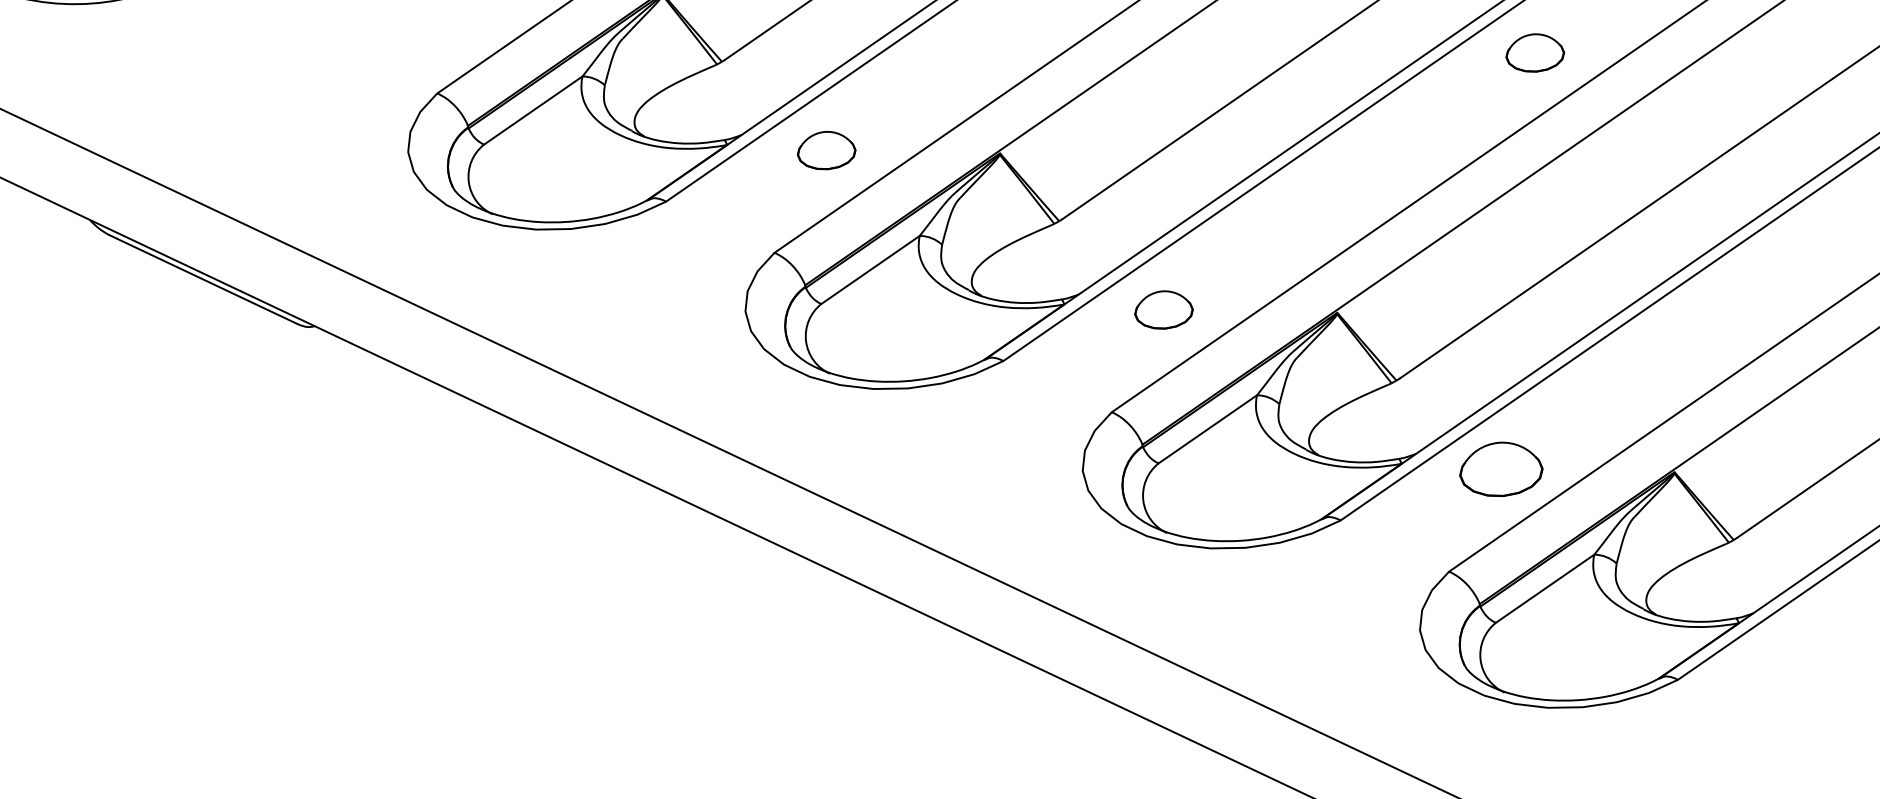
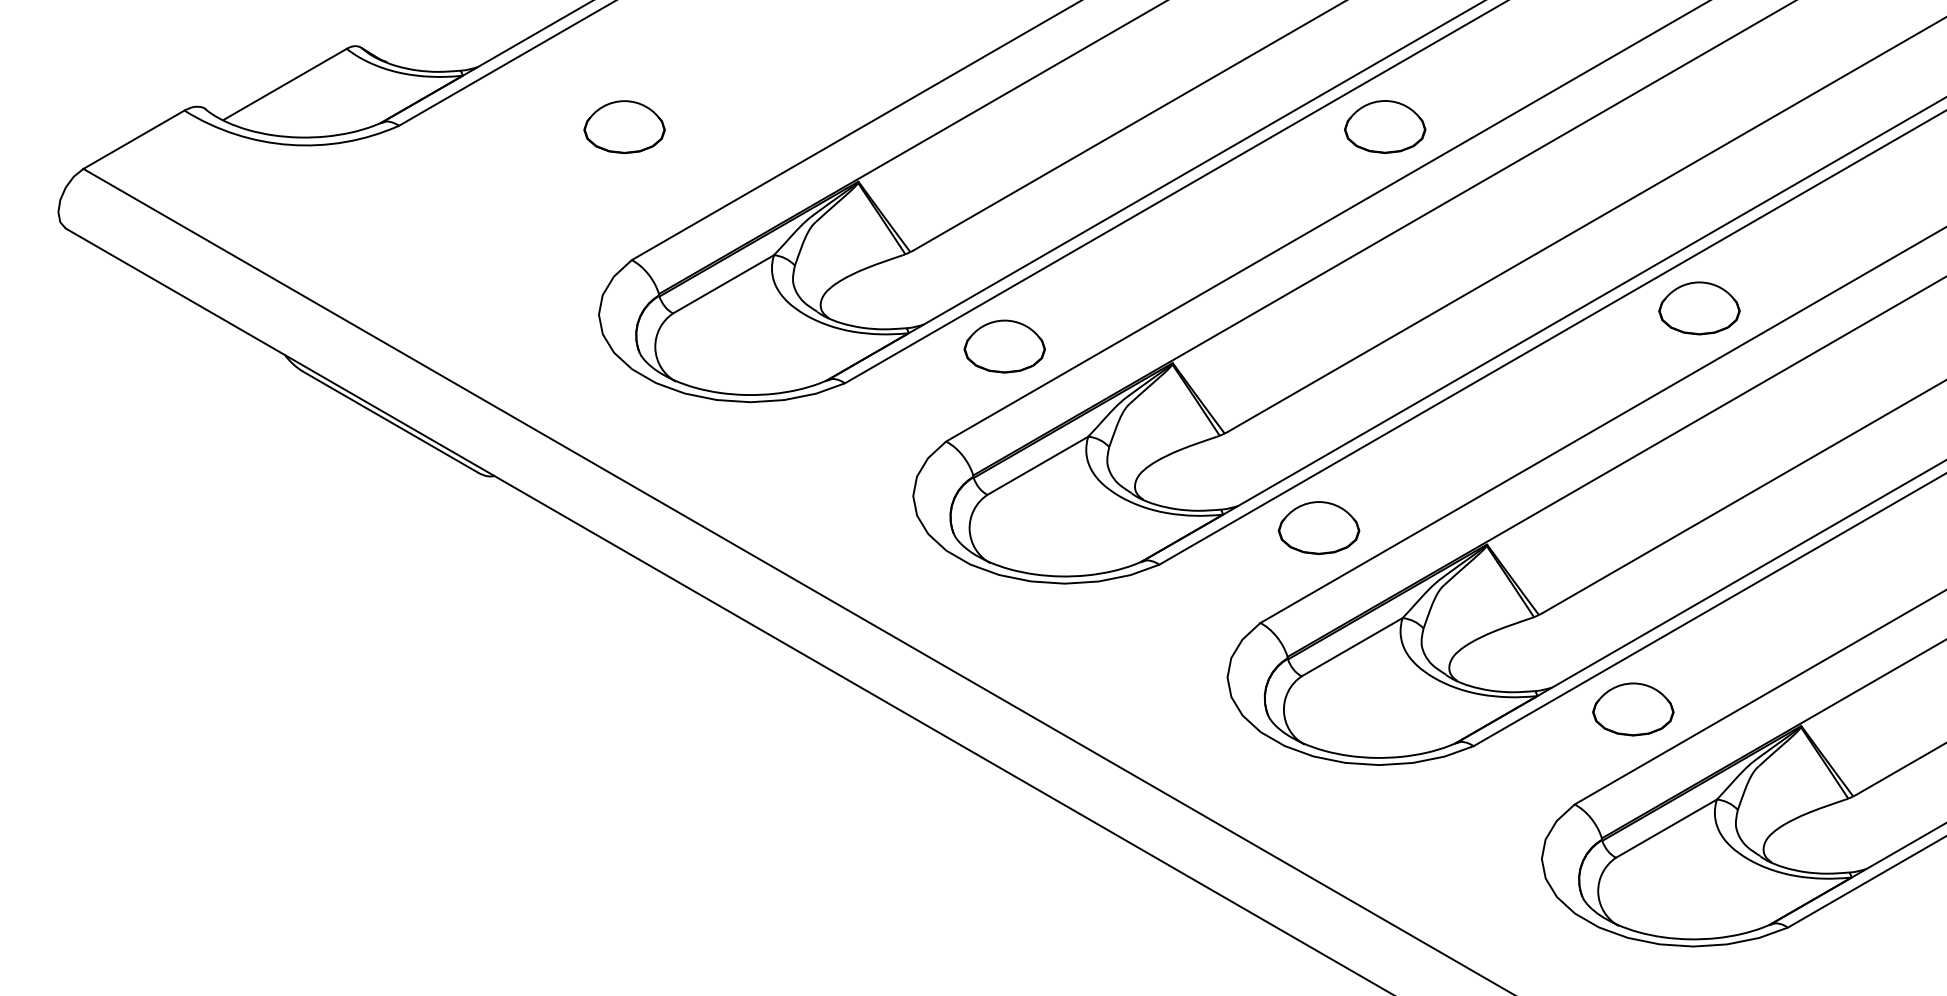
part: (1535, 53) -> (1699, 308), size x1.43
part: (826, 150) -> (1004, 346), size x1.43
part: (1163, 309) -> (1318, 527), size x1.43

